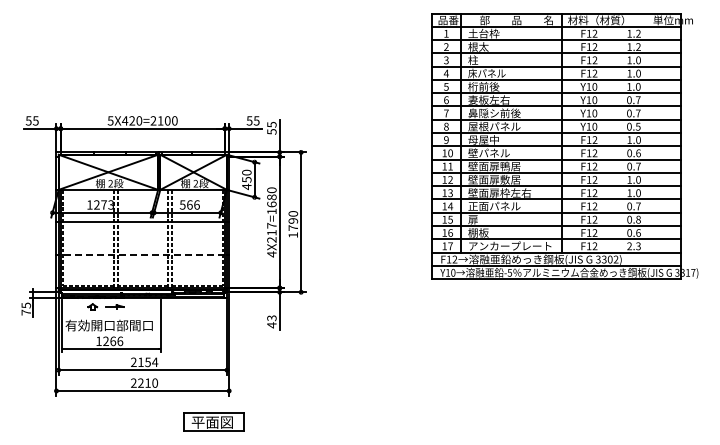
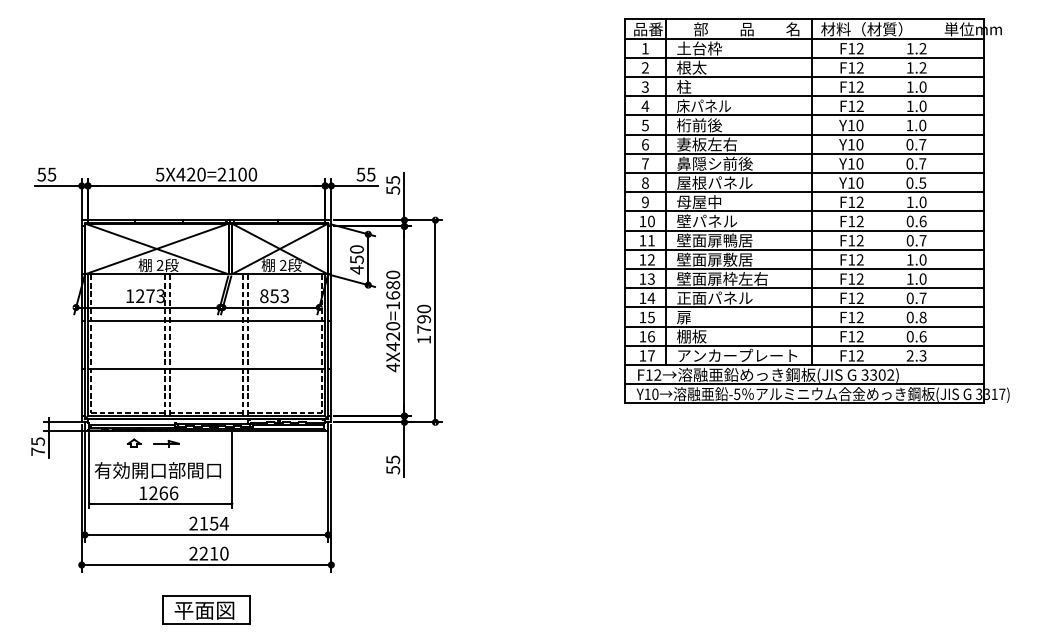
text: (189, 204) -> (274, 295), 566 -> 853
text: (271, 232) -> (392, 335), 4X217=1680 -> 4X420=1680
line: (142, 255) -> (206, 369), dashed -> solid
text: (271, 321) -> (392, 464), 43 -> 55
part: (213, 421) -> (206, 609), moved

